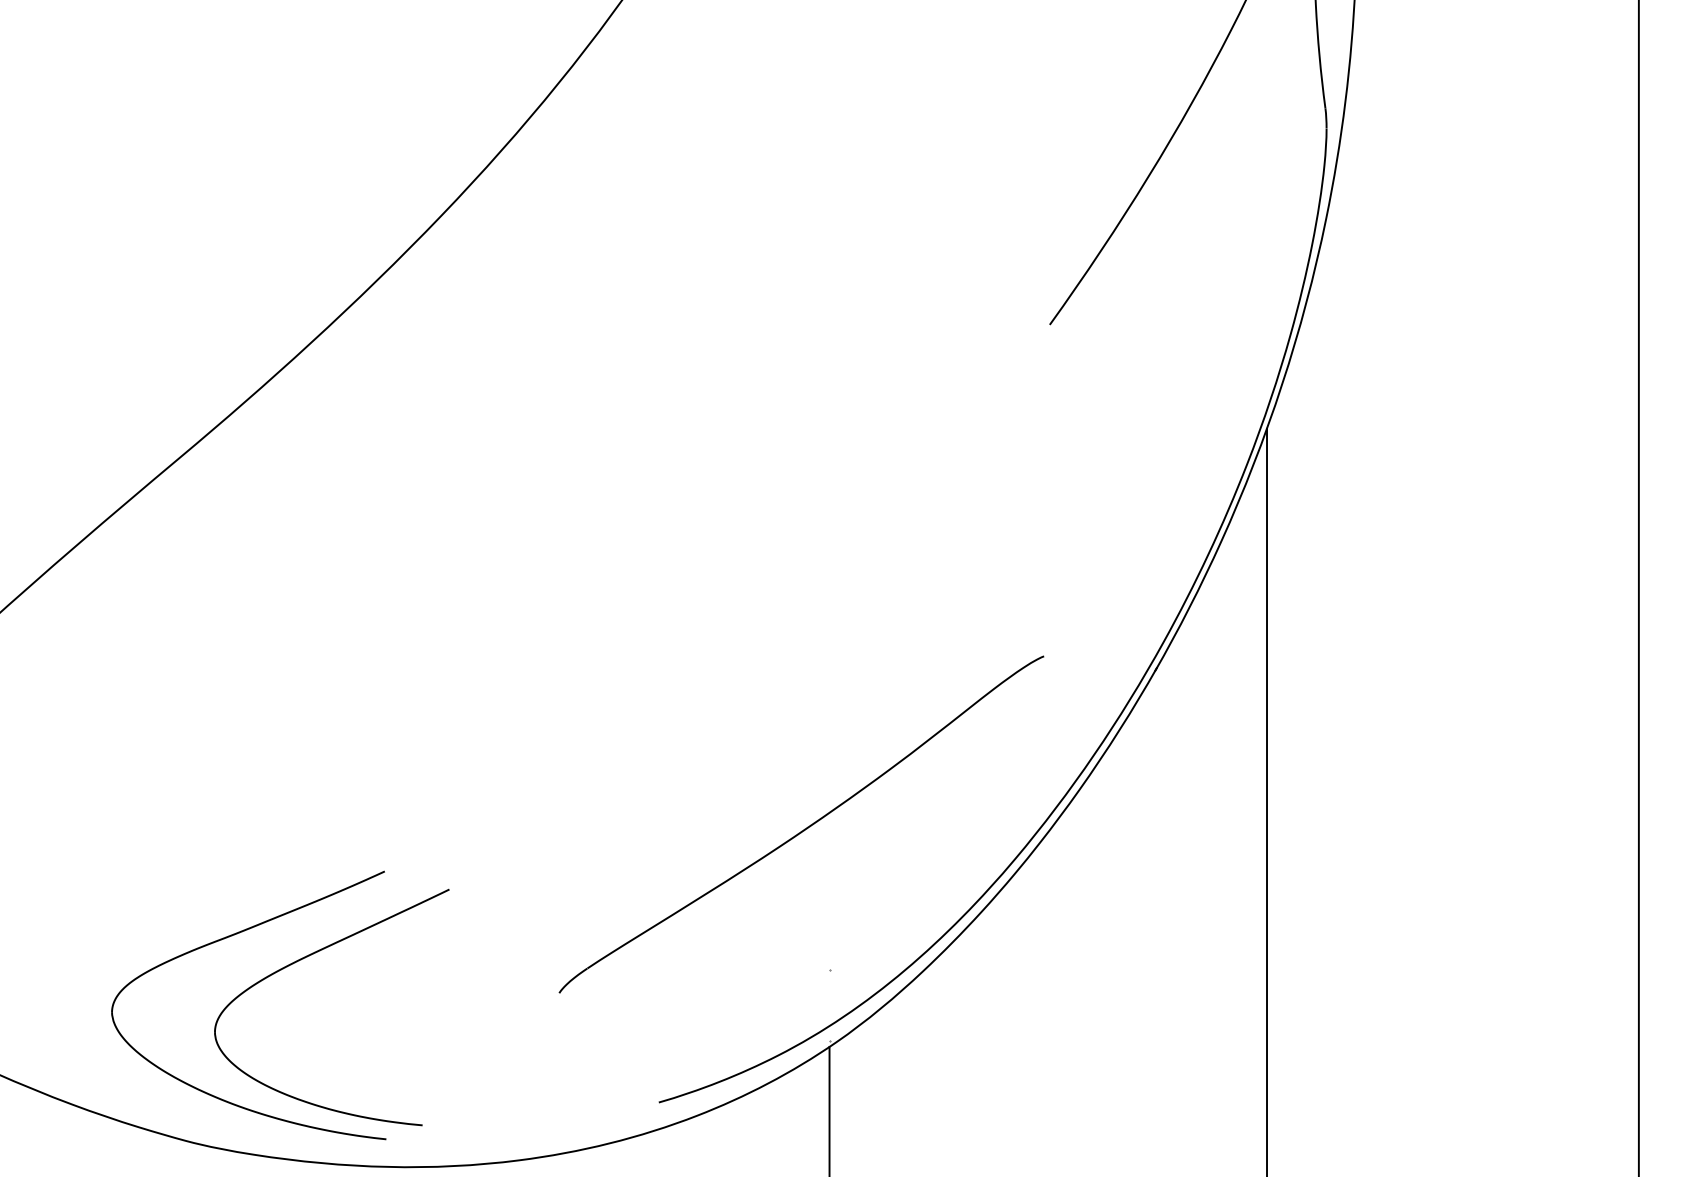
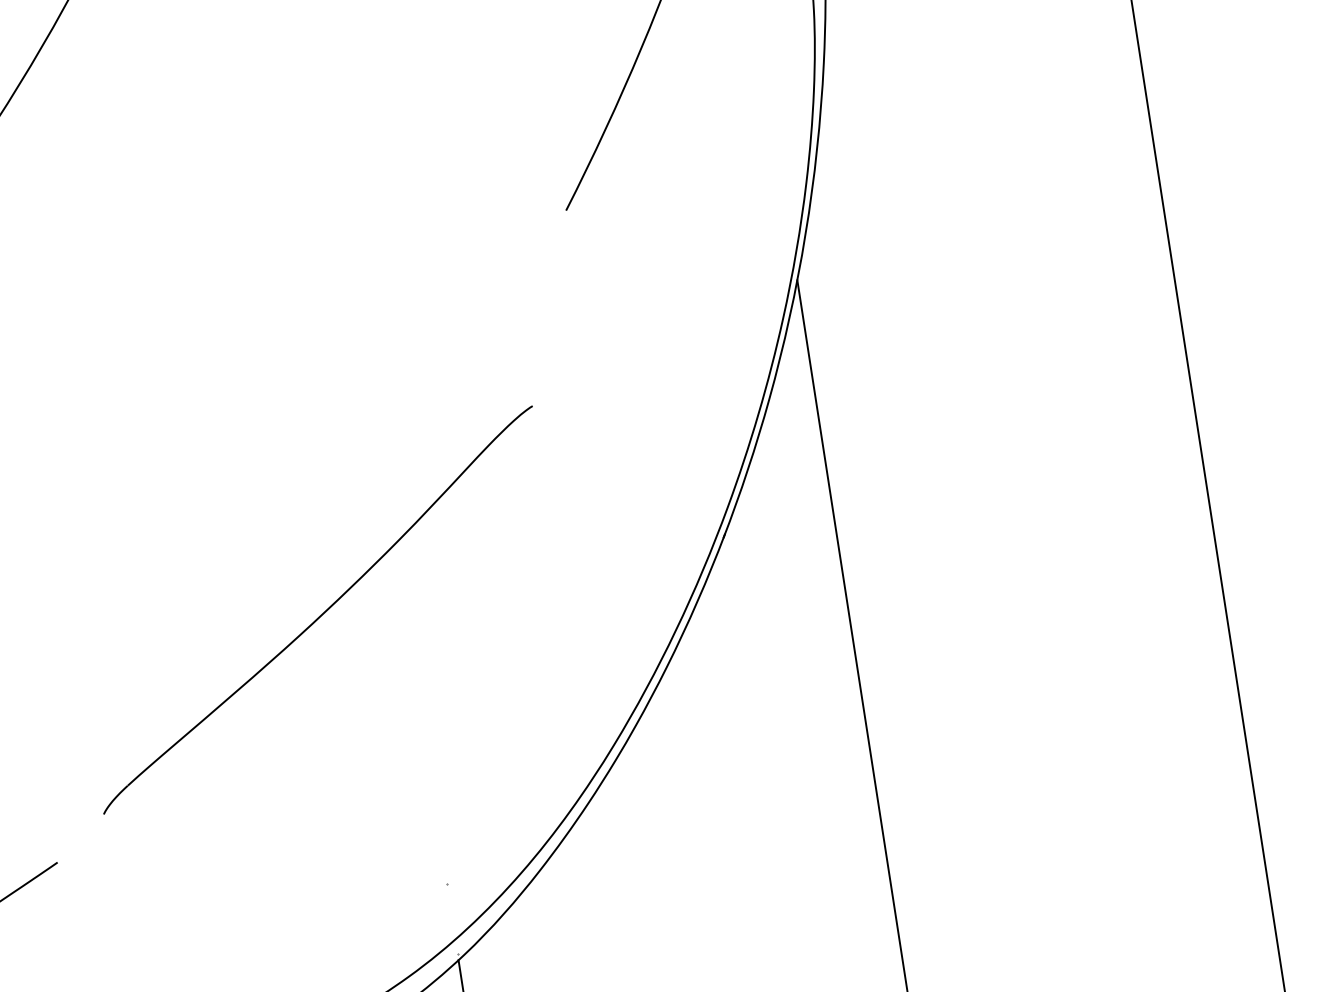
part: (801, 824) -> (318, 610), moved

